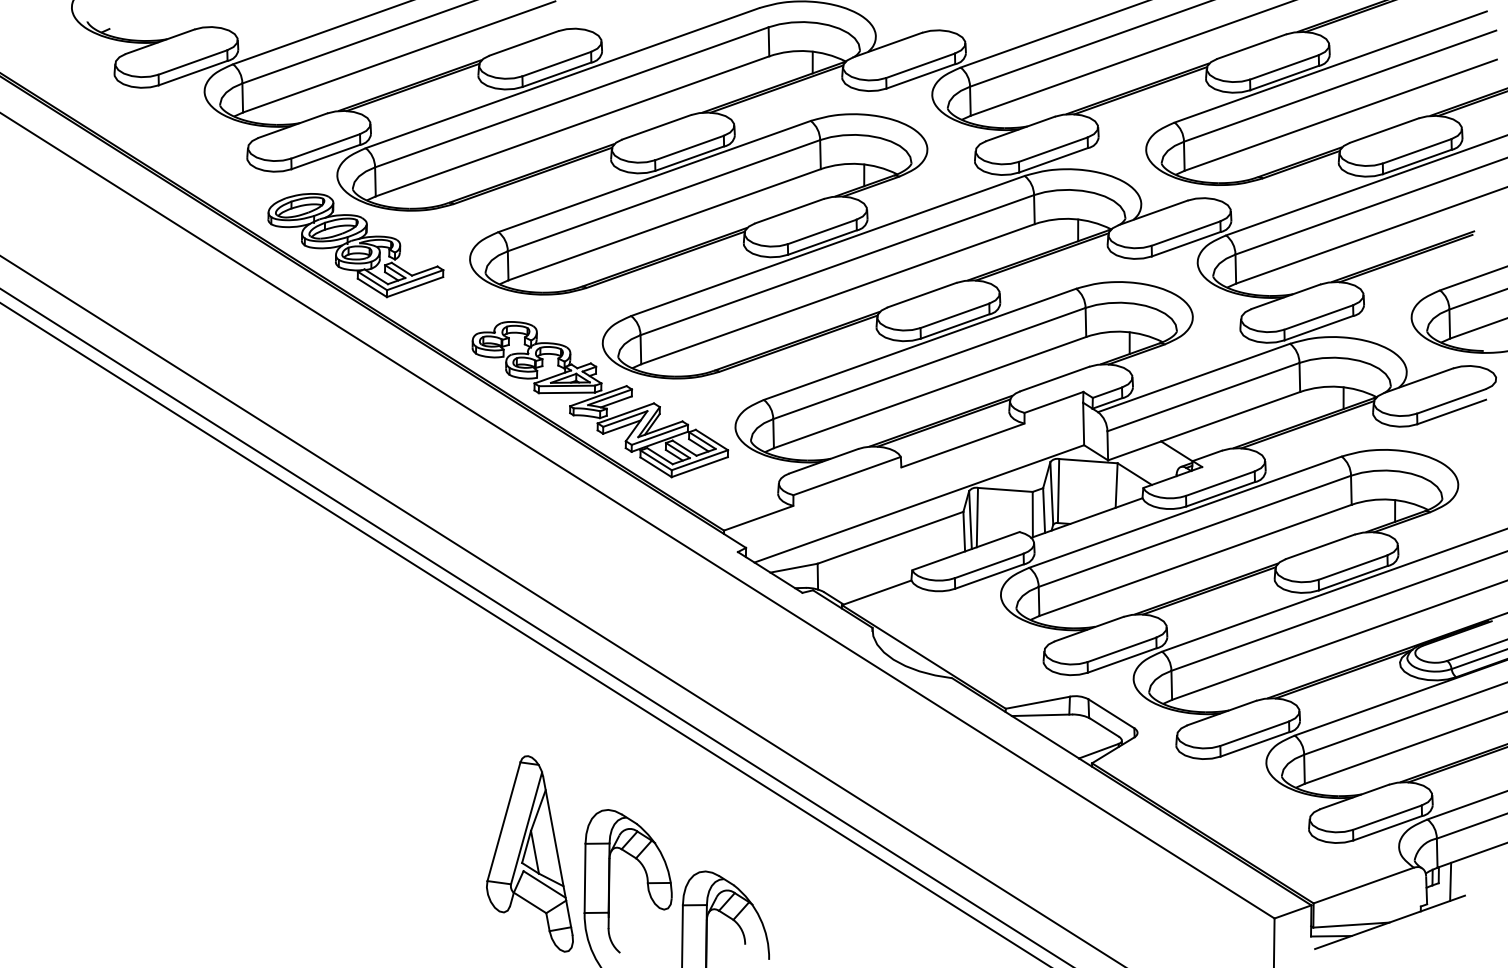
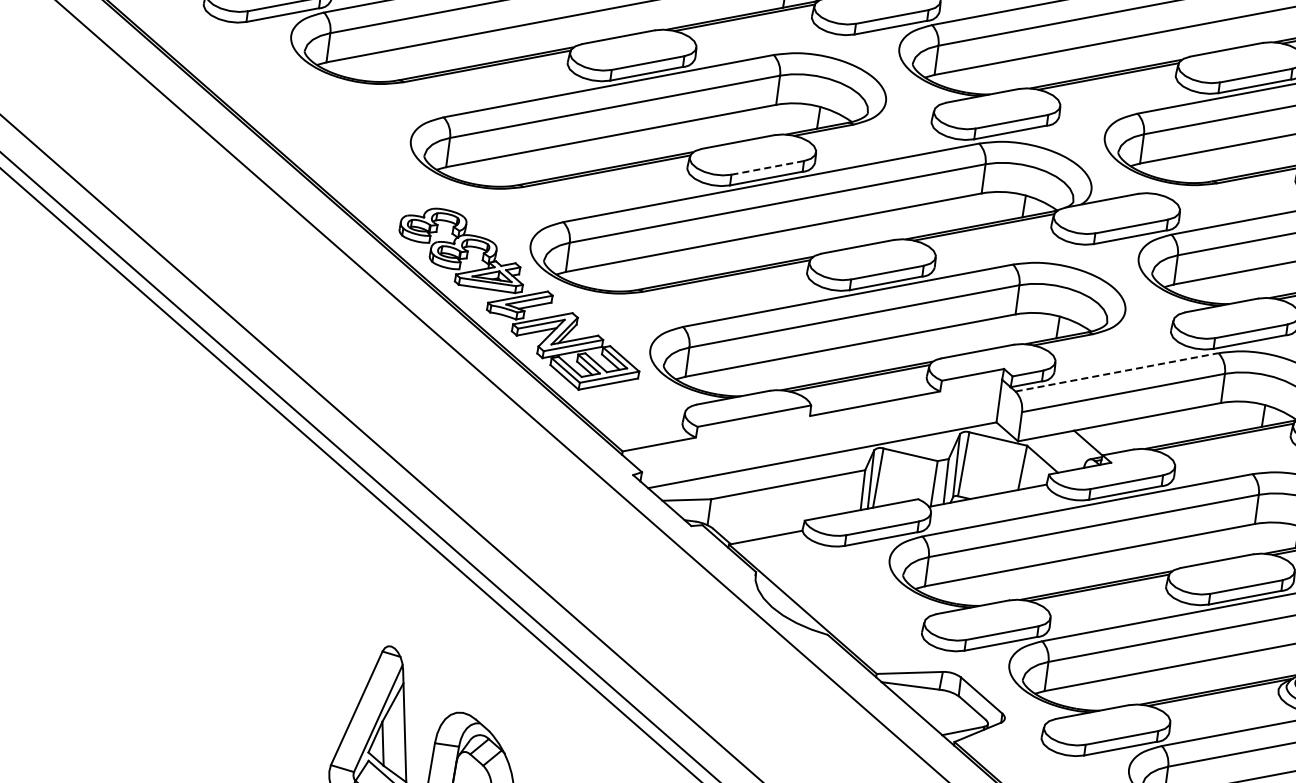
line: (821, 232) -> (766, 168), solid -> dashed
part: (355, 245) -> (298, 108), removed
line: (1194, 377) -> (1117, 371), solid -> dashed

